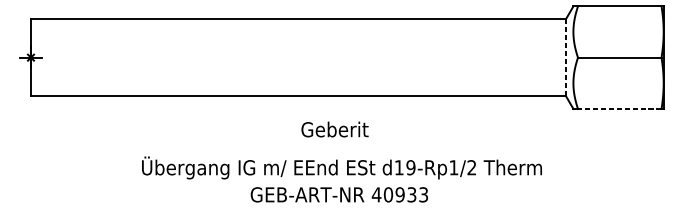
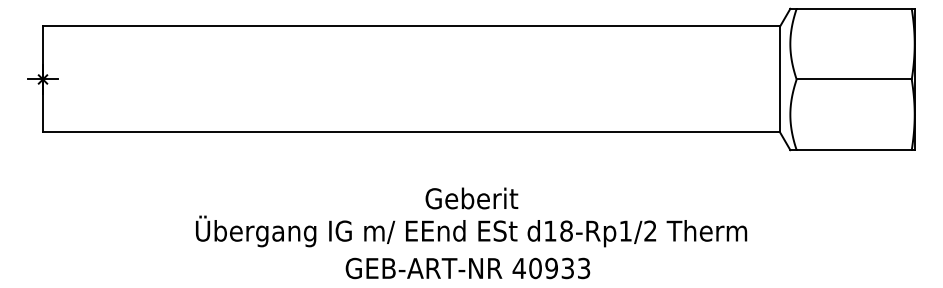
line: (566, 56) -> (780, 78), dashed -> solid
line: (619, 109) -> (854, 150), dashed -> solid
text: (334, 129) -> (471, 198), moved
text: (410, 167) -> (566, 230), d19-Rp1/2 -> d18-Rp1/2

